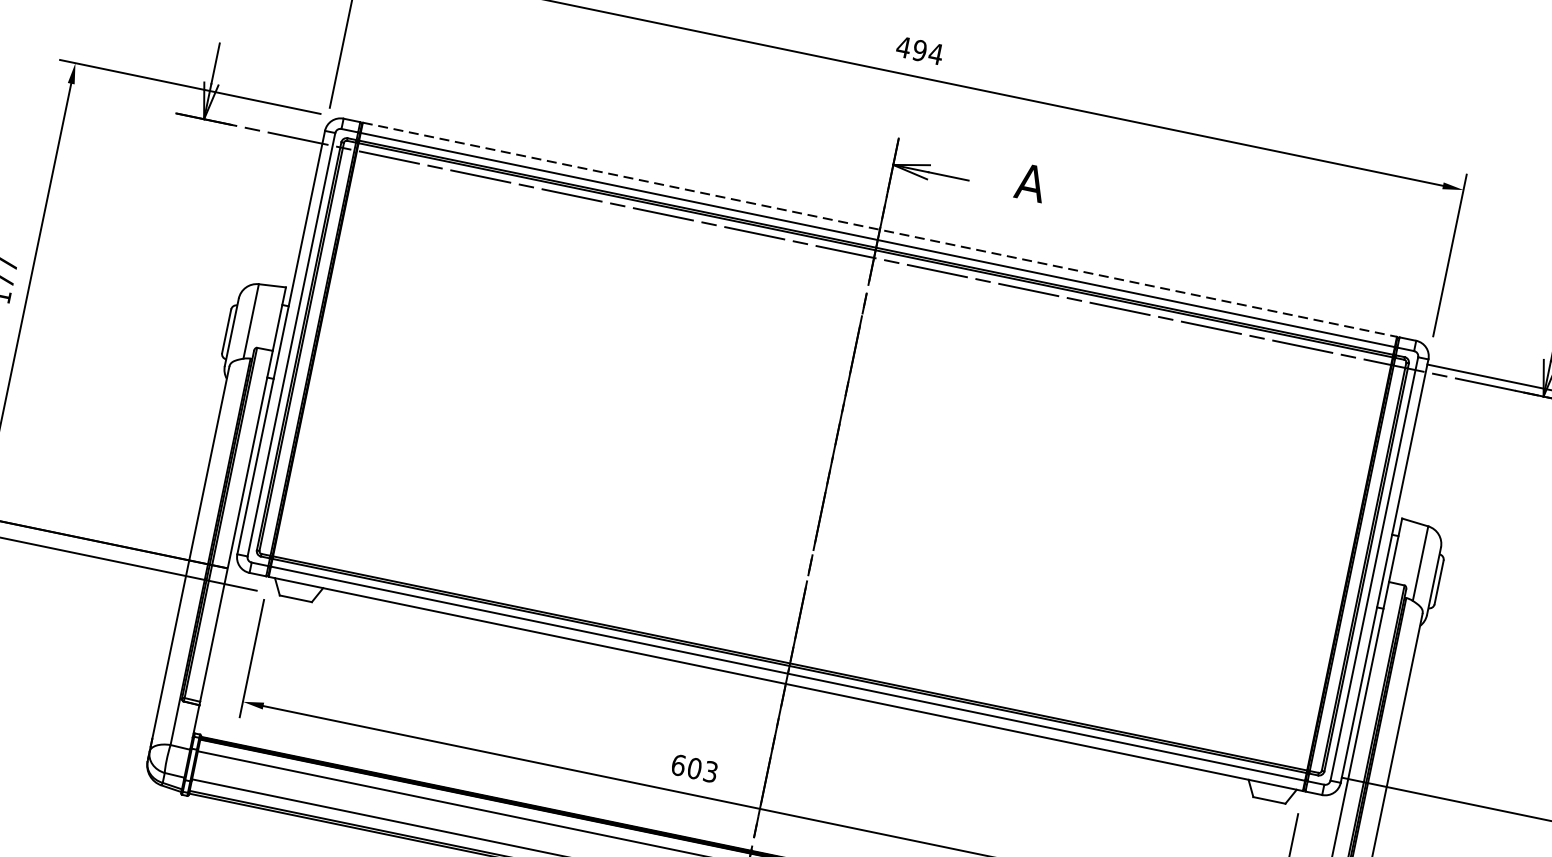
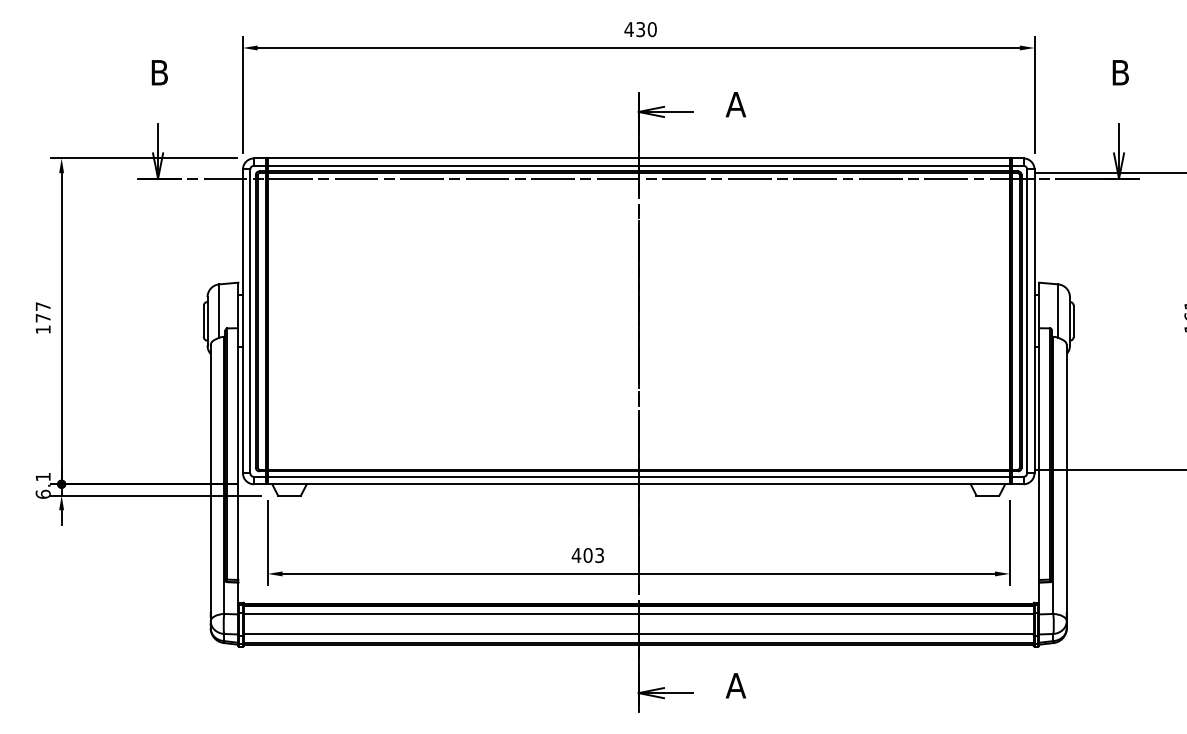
text: (927, 52) -> (646, 29), 494 -> 430
line: (879, 229) -> (638, 158), dashed -> solid
text: (678, 765) -> (576, 555), 603 -> 403

